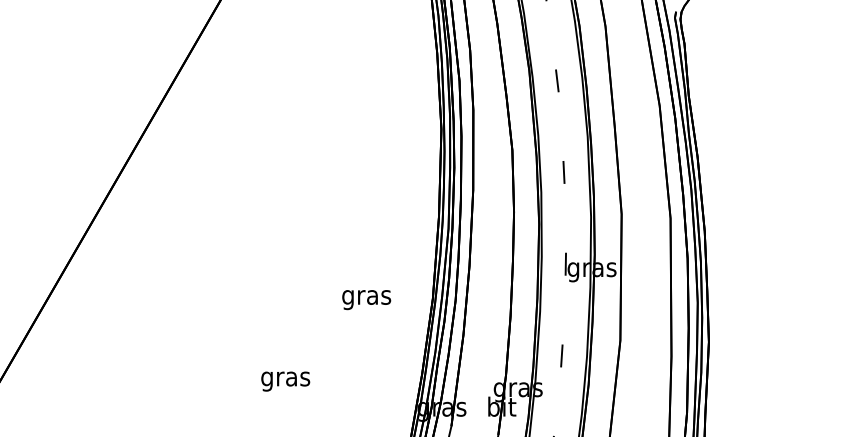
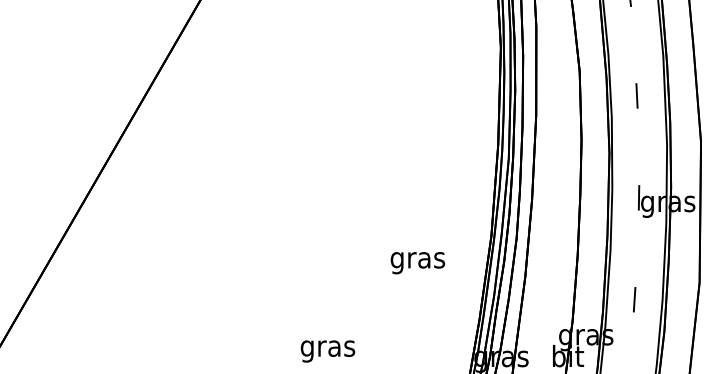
text: (366, 300) -> (417, 263), moved
text: (285, 381) -> (327, 351), moved

